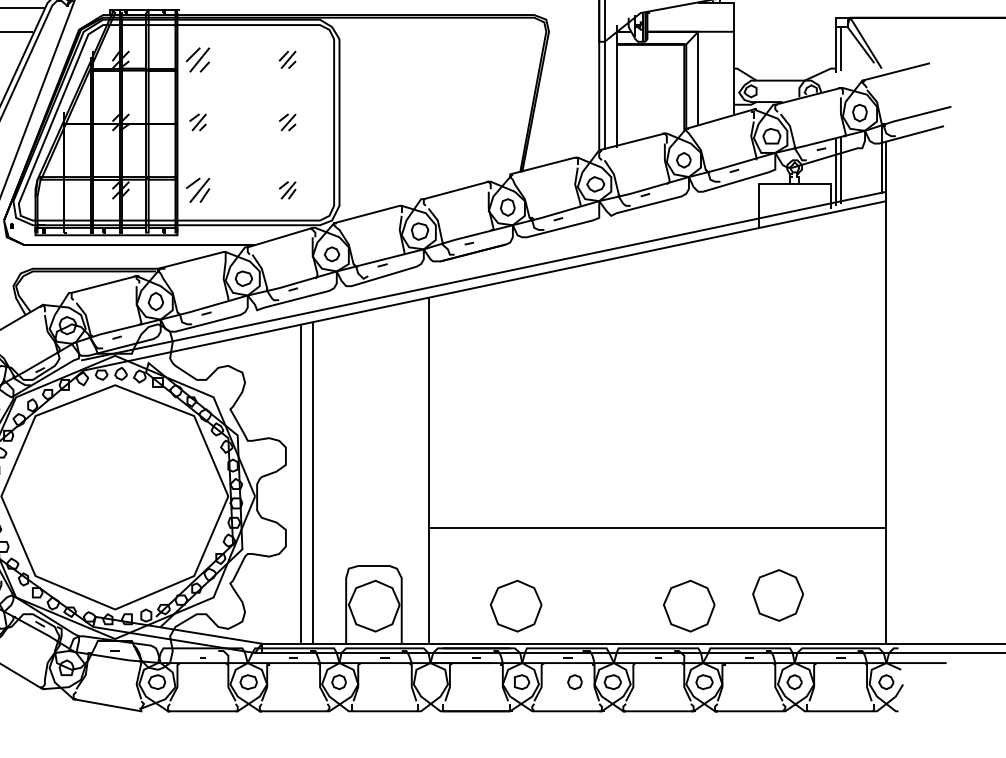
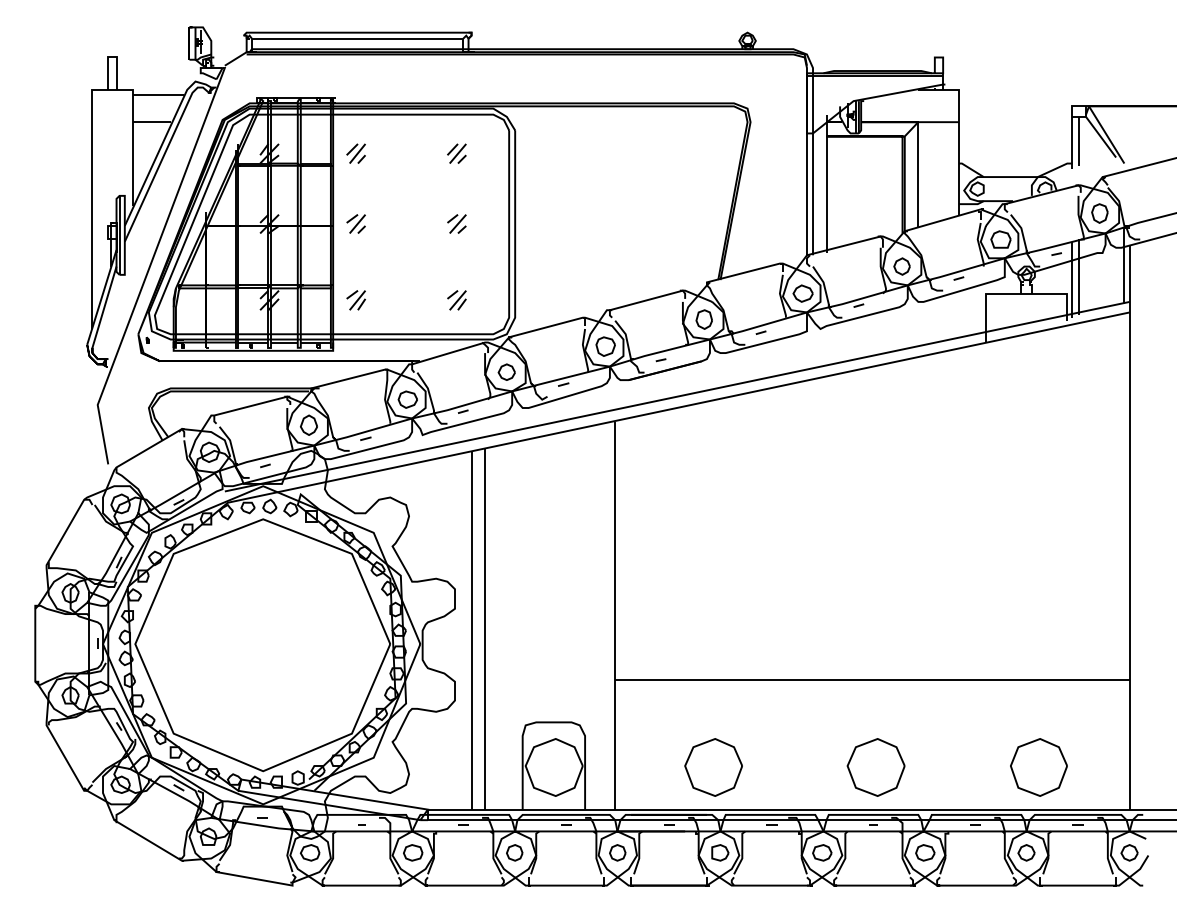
part: (197, 59) -> (355, 153), size x0.71
part: (197, 190) -> (355, 300), size x0.71
part: (777, 595) -> (1038, 767), moved
part: (688, 606) -> (875, 767), moved
part: (574, 681) -> (617, 852), moved

